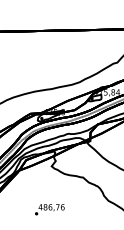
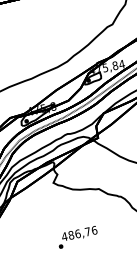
text: (49, 209) -> (77, 237), moved

